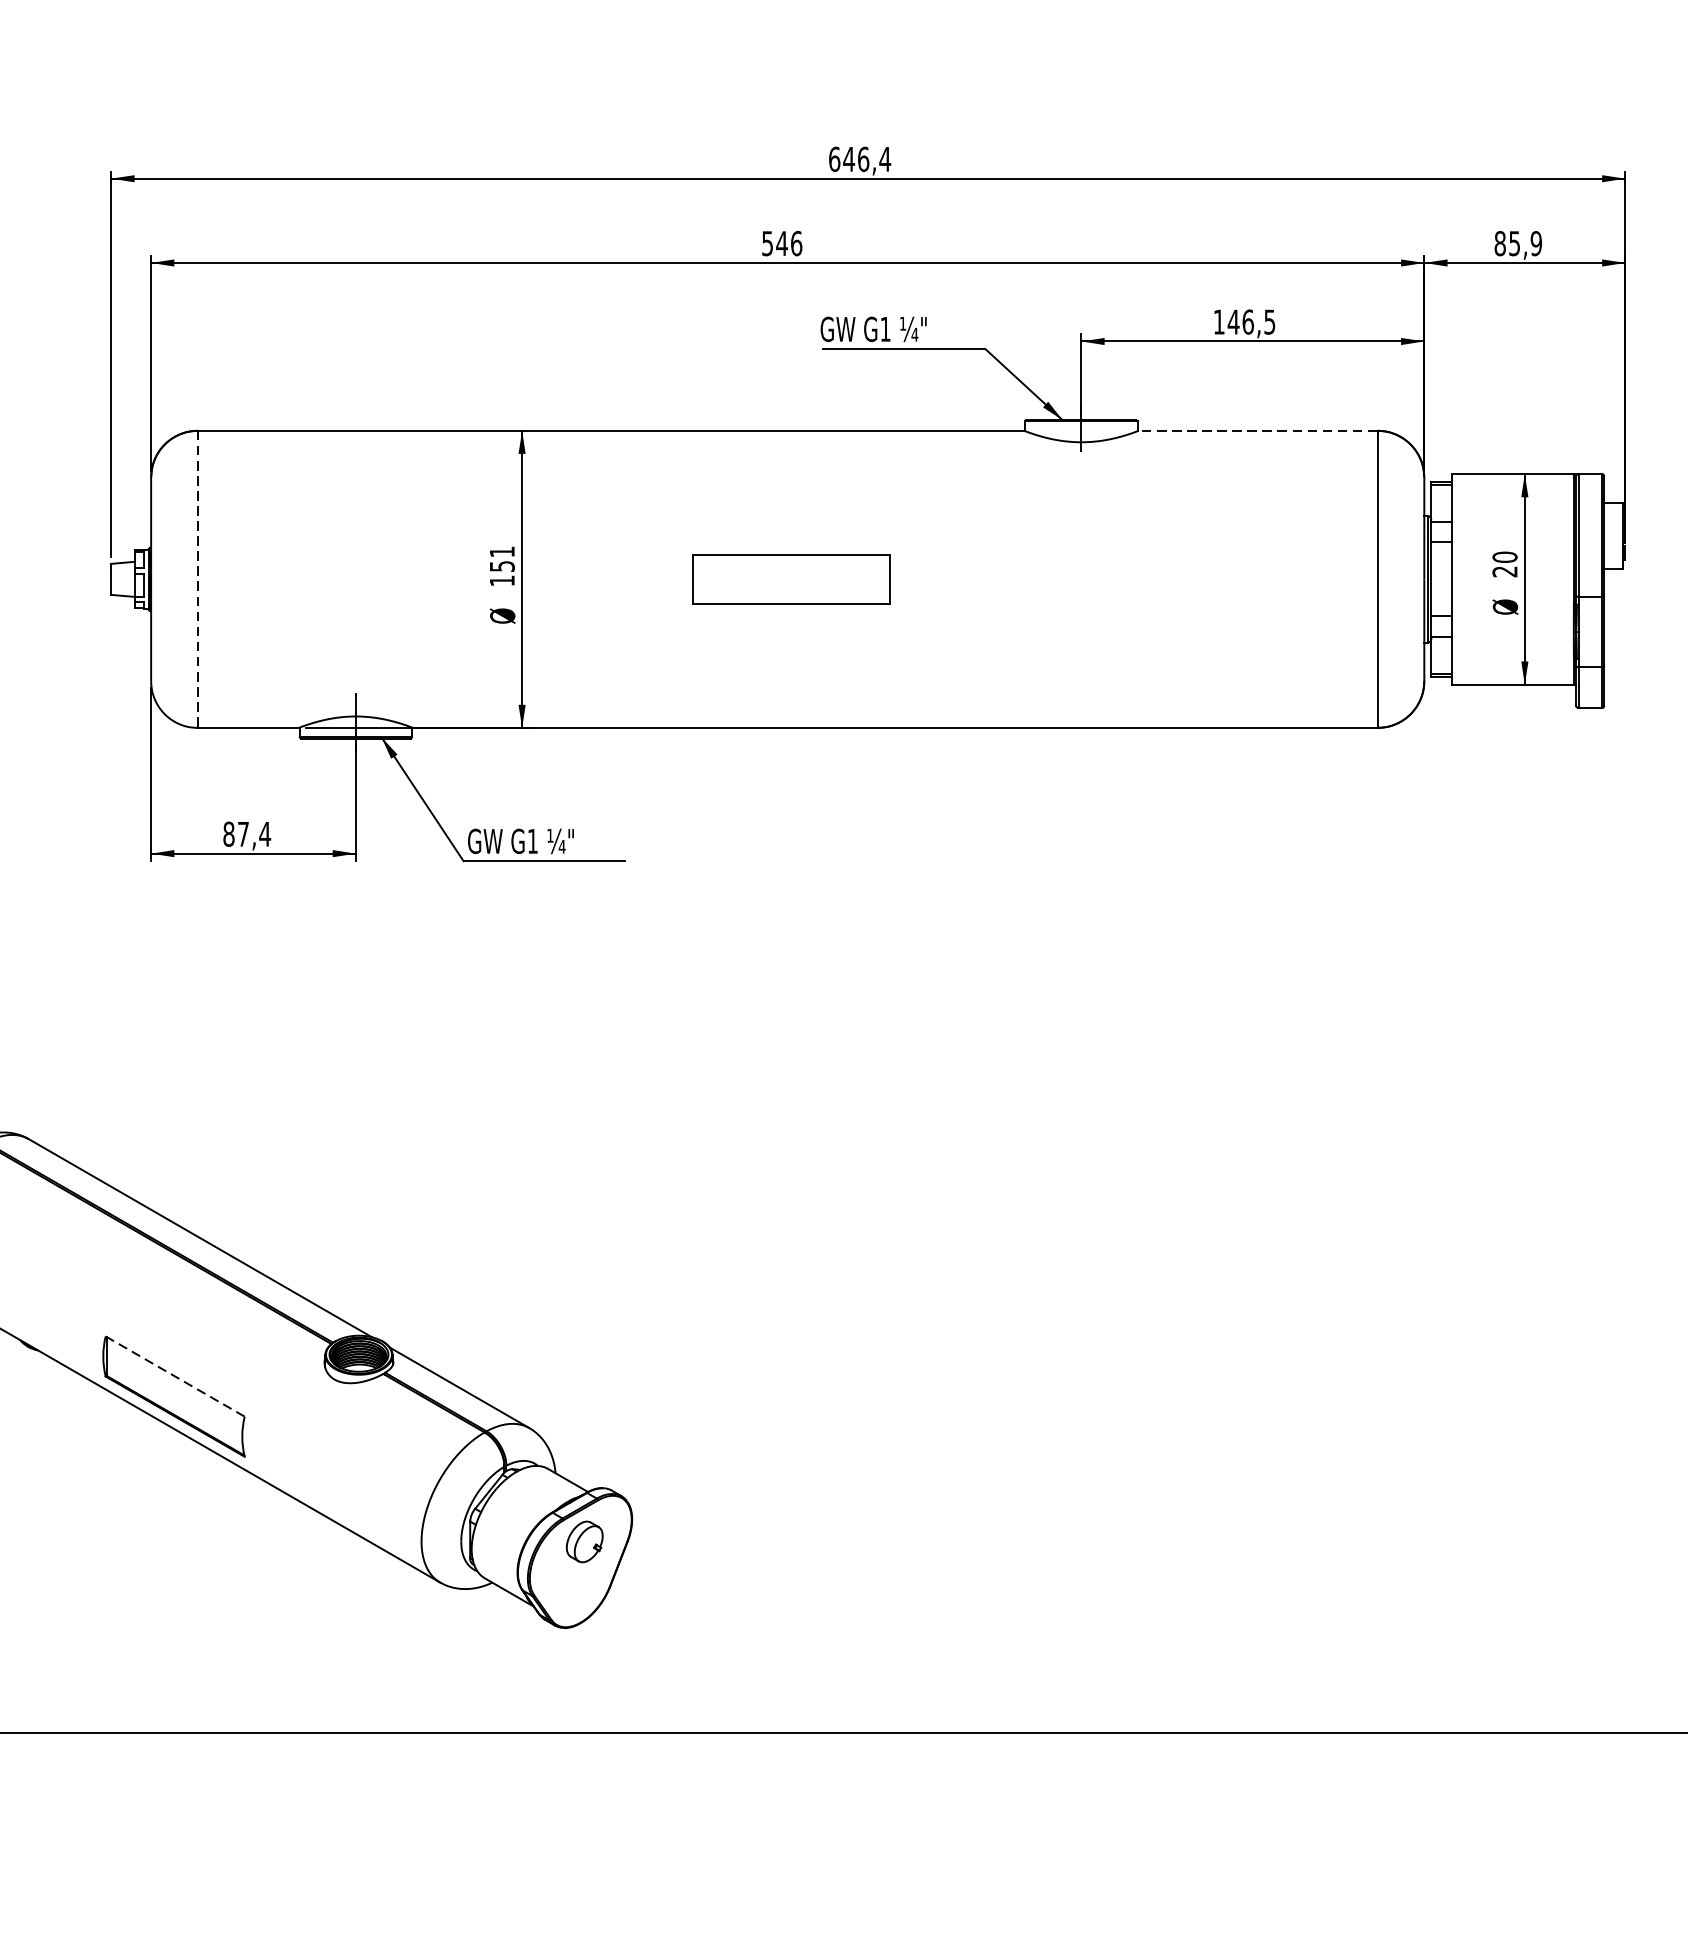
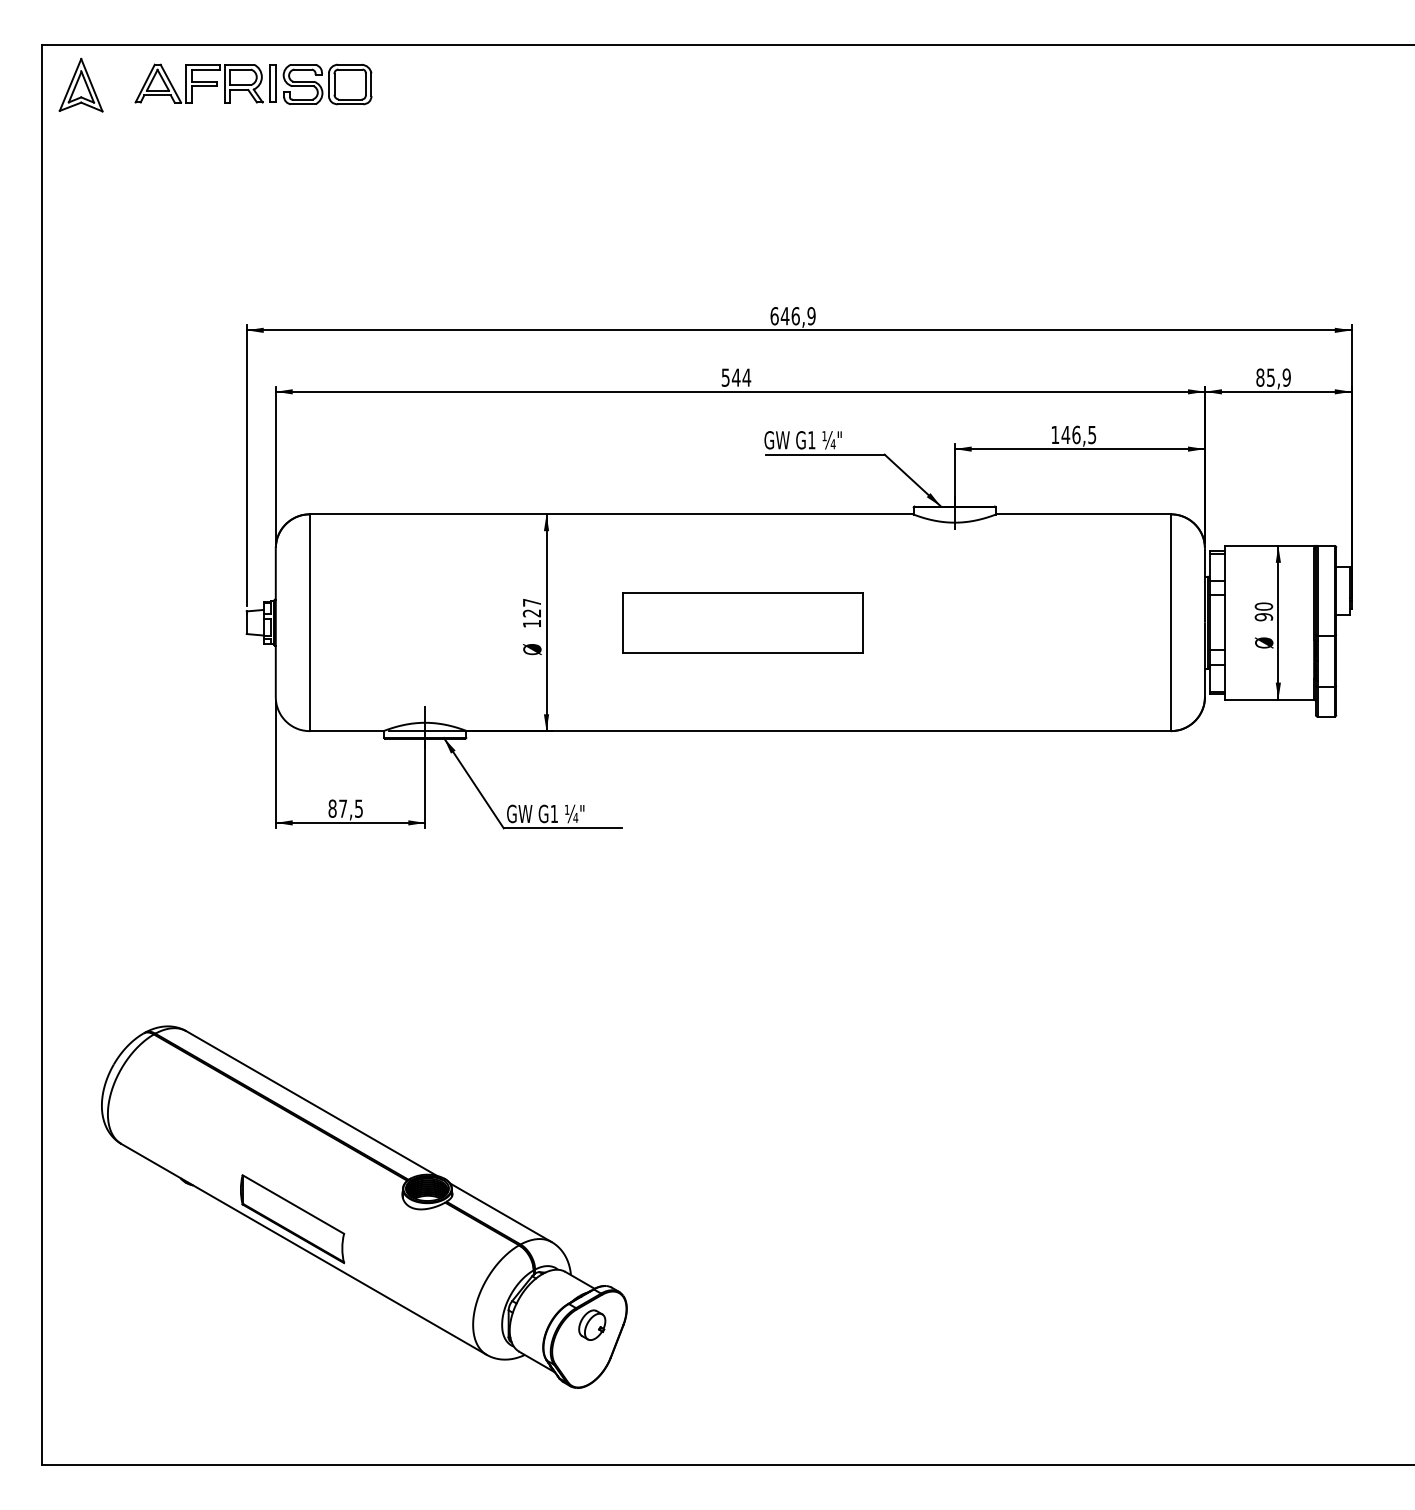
text: (885, 159) -> (811, 316), 646,4 -> 646,9
text: (796, 243) -> (746, 377), 546 -> 544
line: (1257, 431) -> (1083, 514), dashed -> solid
text: (501, 558) -> (531, 607), 151 -> 127
text: (1504, 572) -> (1263, 617), 20 -> 90
part: (790, 579) -> (742, 622), size x1.67
line: (197, 580) -> (309, 623), dashed -> solid
text: (264, 833) -> (358, 808), 87,4 -> 87,5
line: (175, 1376) -> (293, 1204), dashed -> solid

